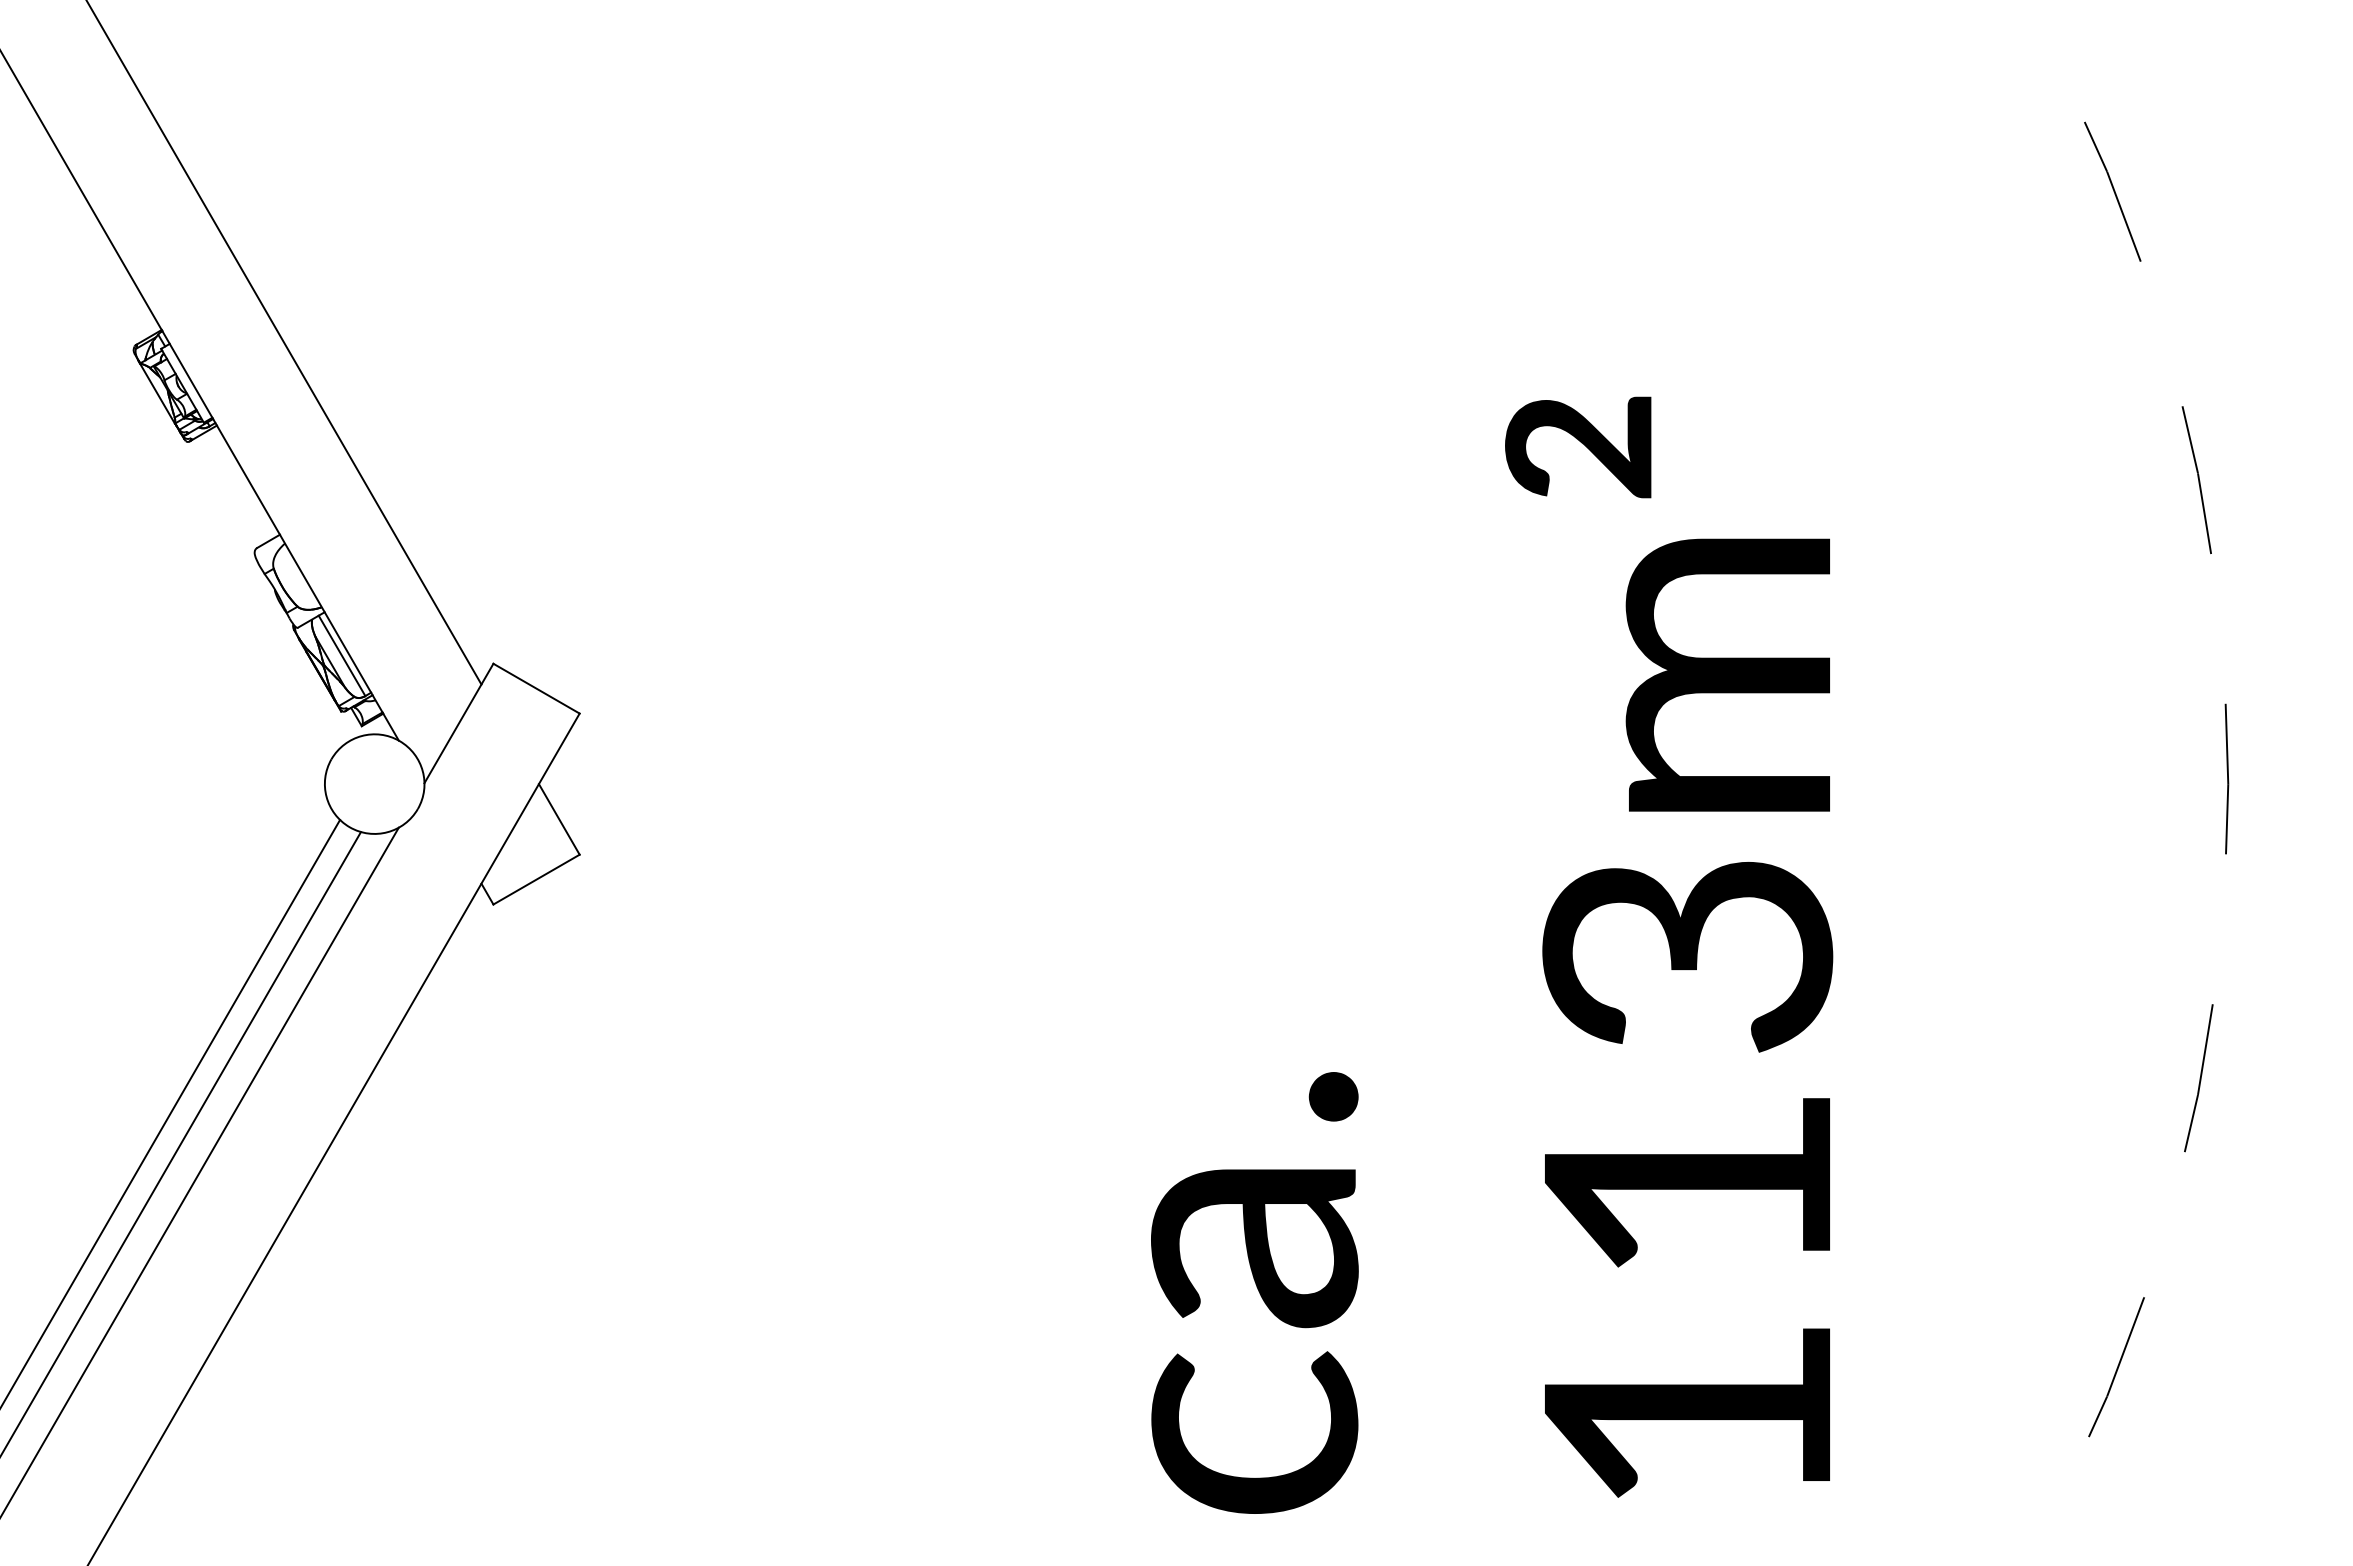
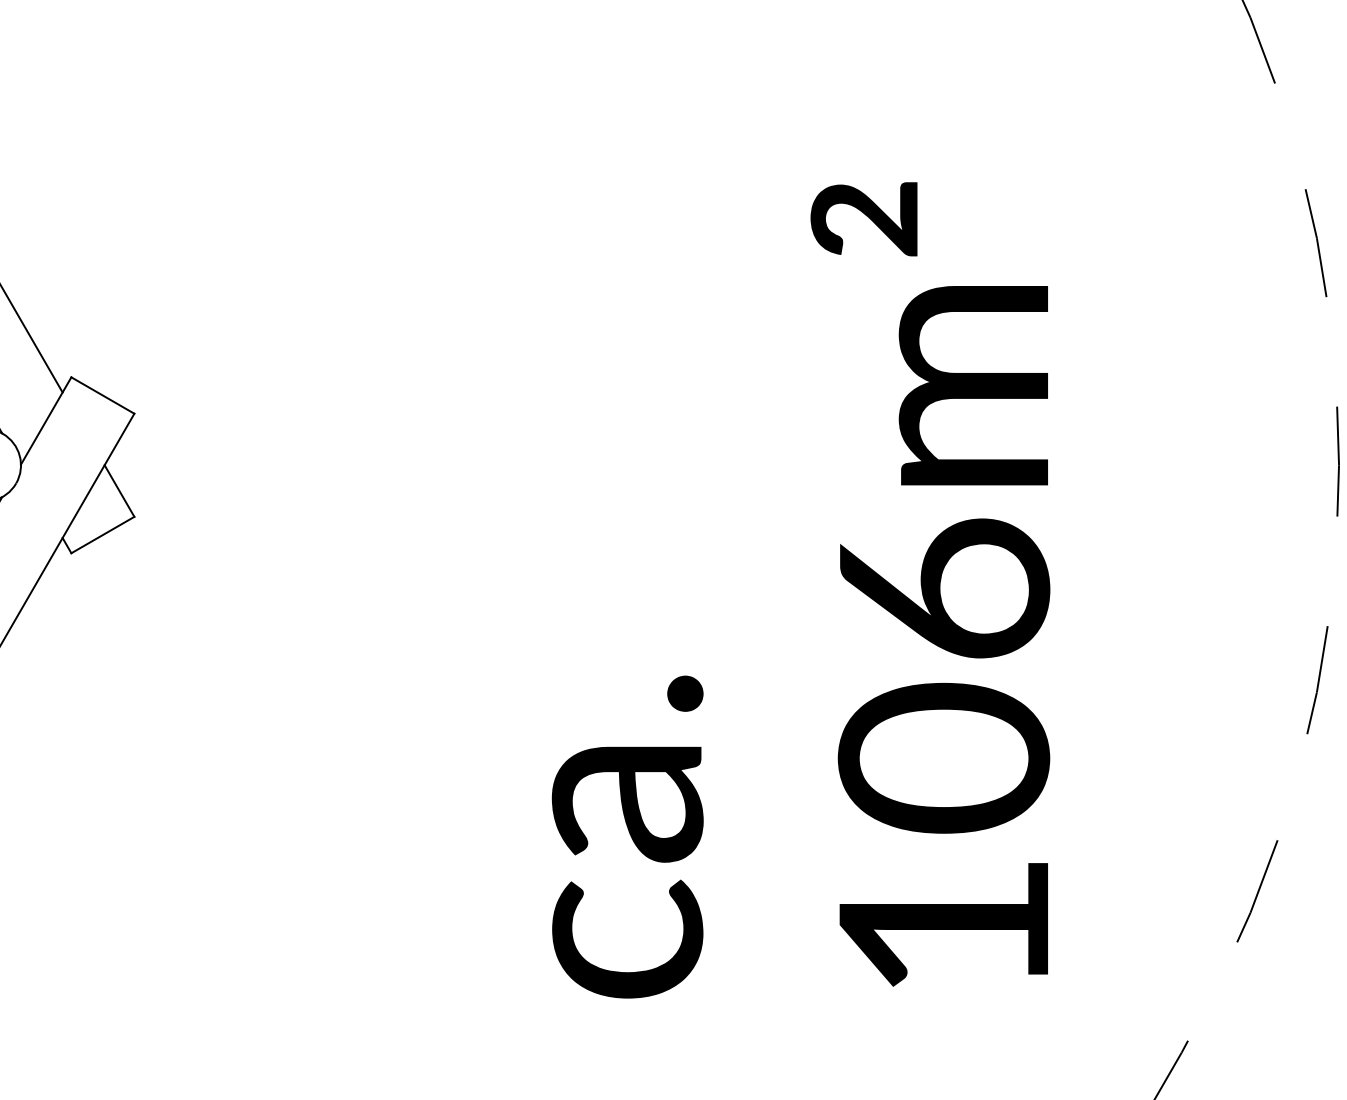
text: (1687, 1072) -> (943, 675), 113m² -> 106m²

